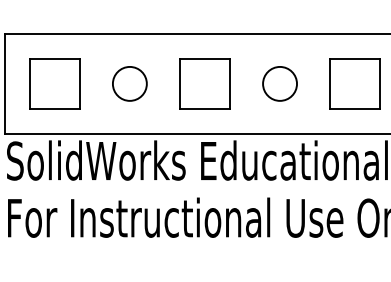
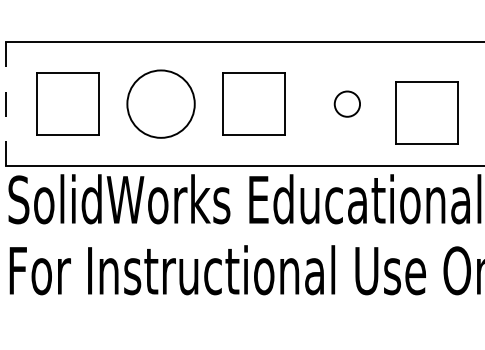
line: (4, 83) -> (5, 103), solid -> dashed
circle: (129, 83) -> (160, 103), size x1.6
circle: (280, 83) -> (347, 103), size x0.6
part: (354, 83) -> (426, 112), moved

